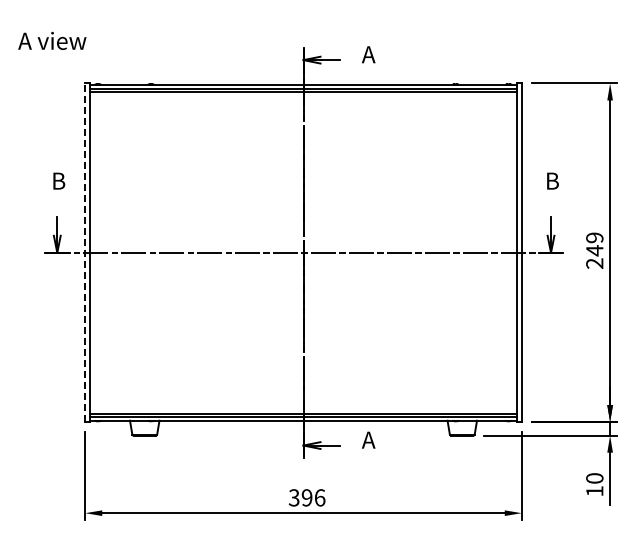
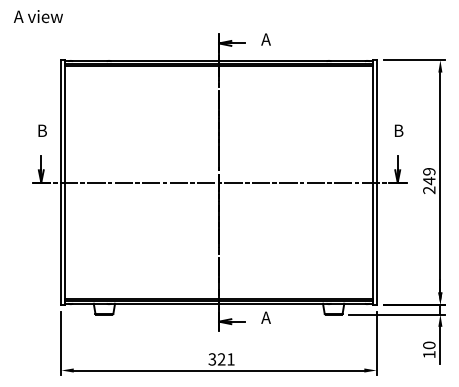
text: (52, 40) -> (38, 16), moved
line: (85, 252) -> (61, 182), dashed -> solid
text: (313, 497) -> (226, 359), 396 -> 321

